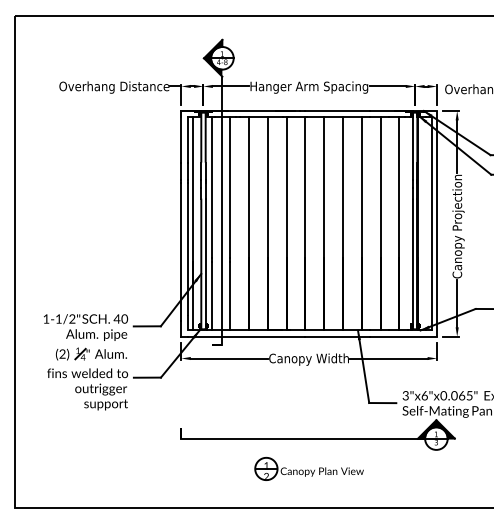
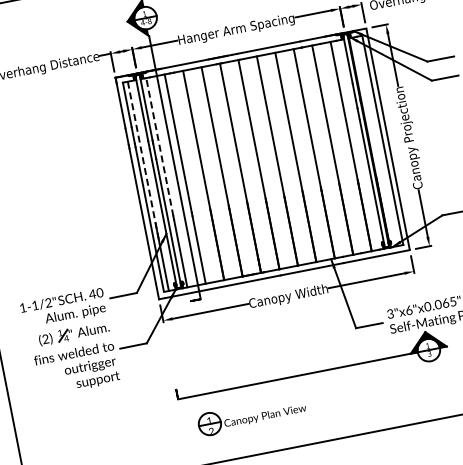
line: (211, 187) -> (159, 147), solid -> dashed
line: (192, 201) -> (143, 164), solid -> dashed
part: (308, 468) -> (251, 415), moved

